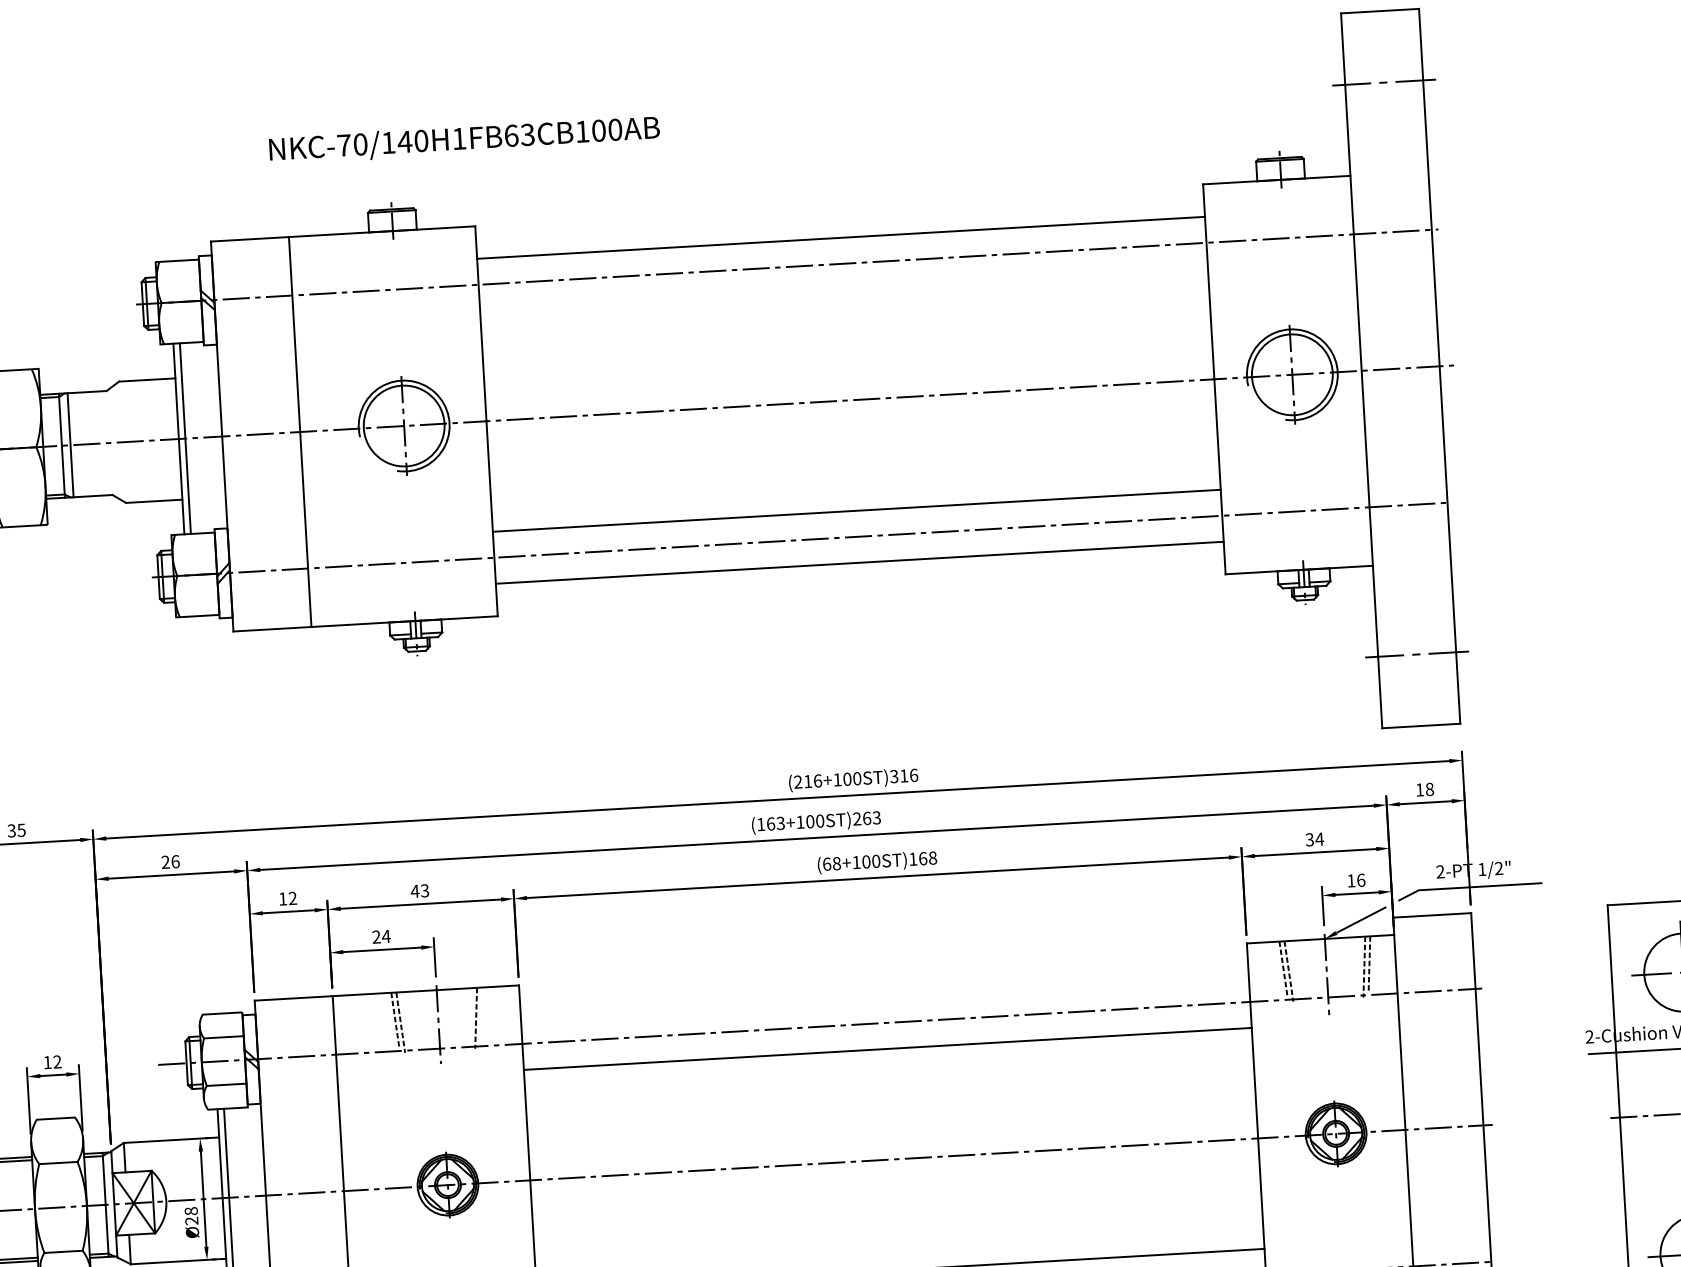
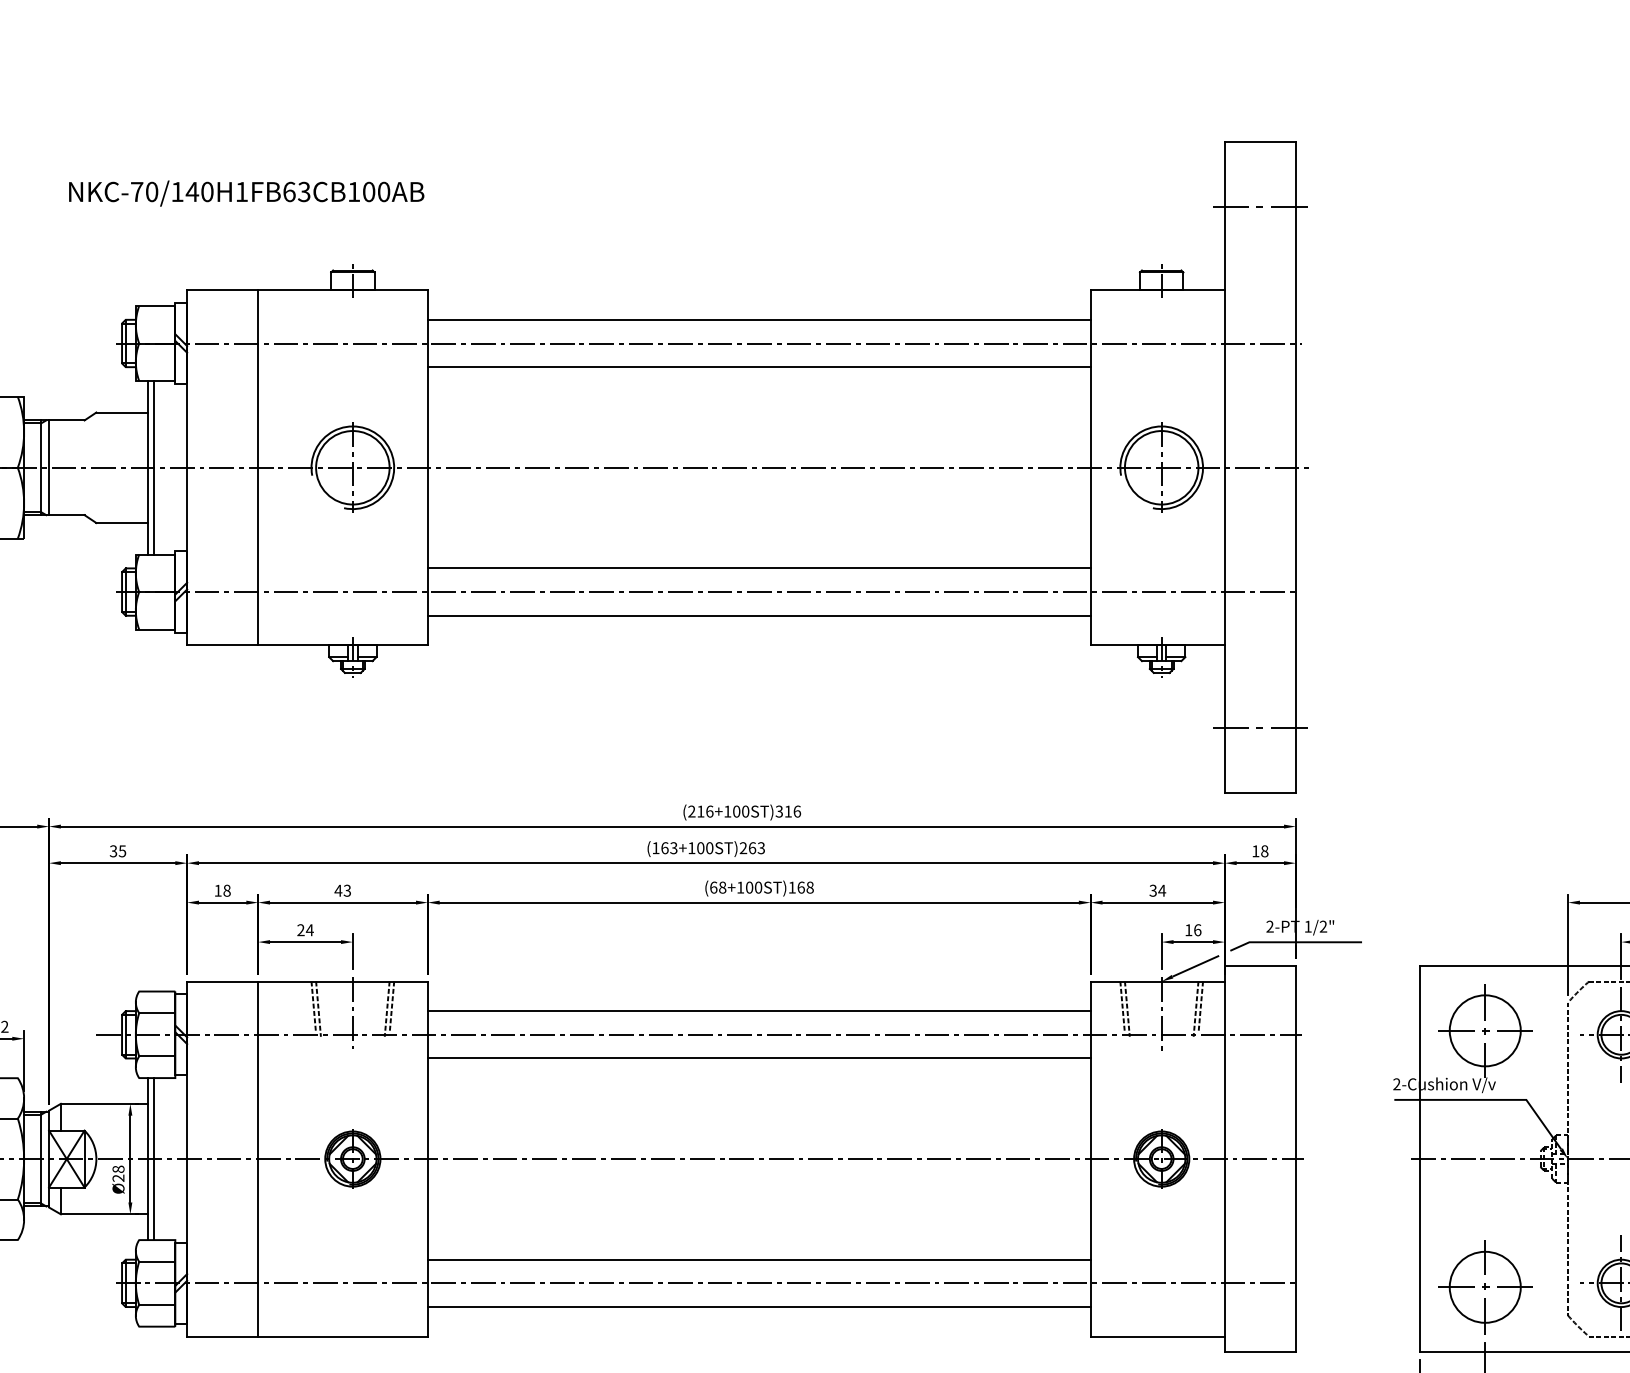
text: (464, 140) -> (246, 193), moved
line: (843, 290) -> (758, 367), added
text: (170, 862) -> (117, 851), 26 -> 35
text: (292, 898) -> (226, 890), 12 -> 18
line: (884, 997) -> (758, 1011), added
line: (480, 1015) -> (391, 1006), added

